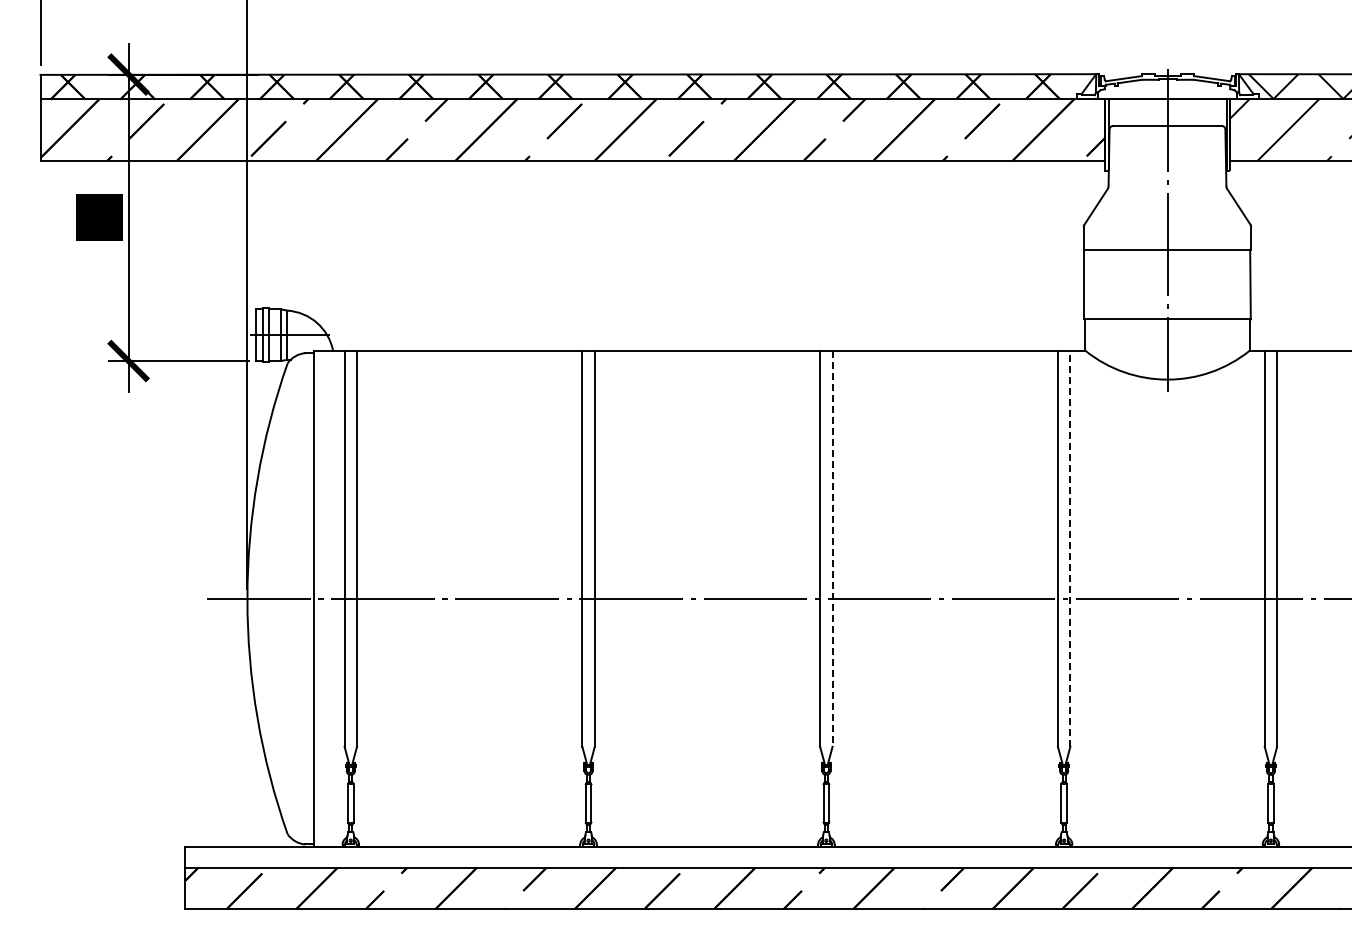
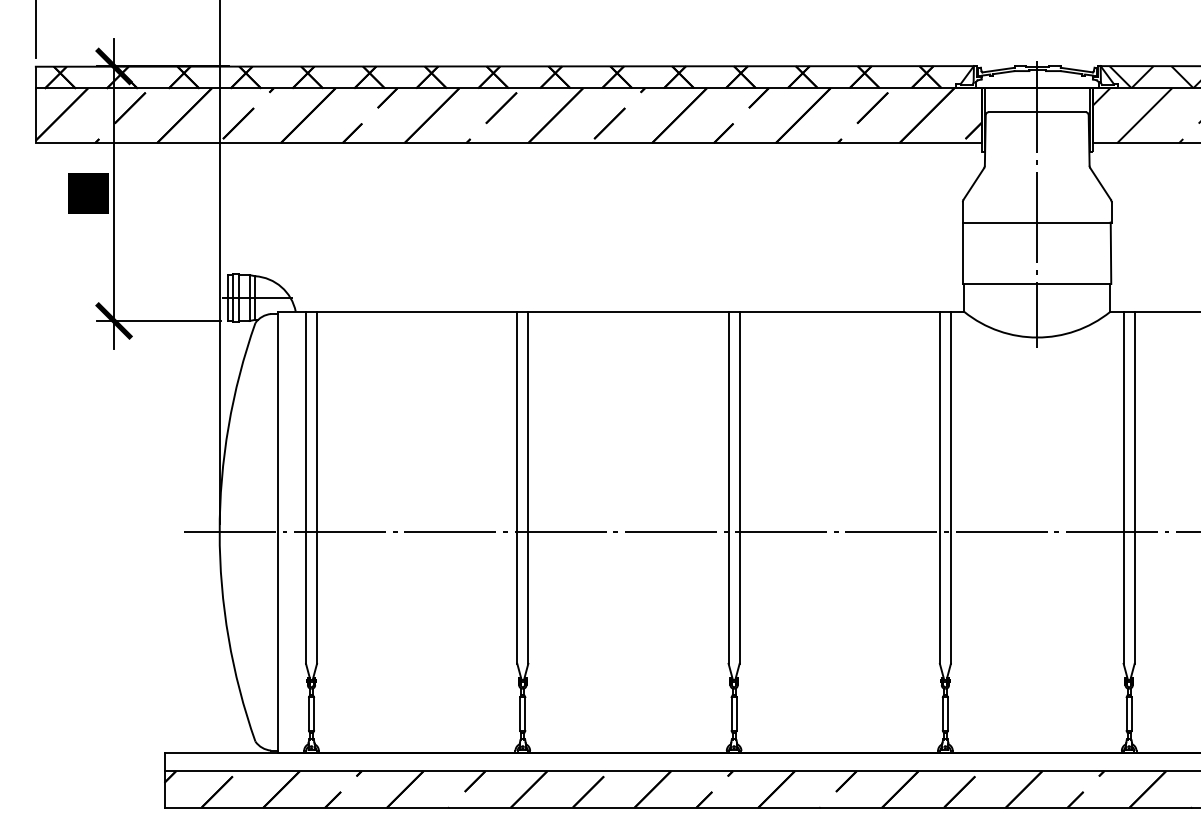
line: (1070, 548) -> (951, 487), dashed -> solid
line: (832, 549) -> (739, 488), dashed -> solid

